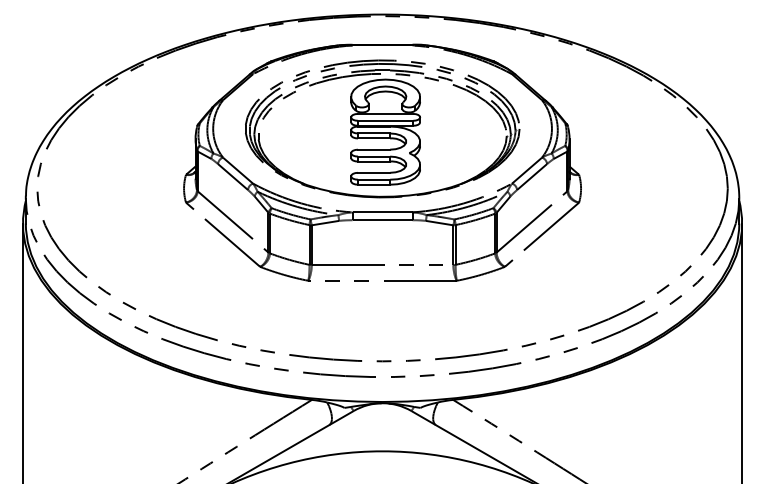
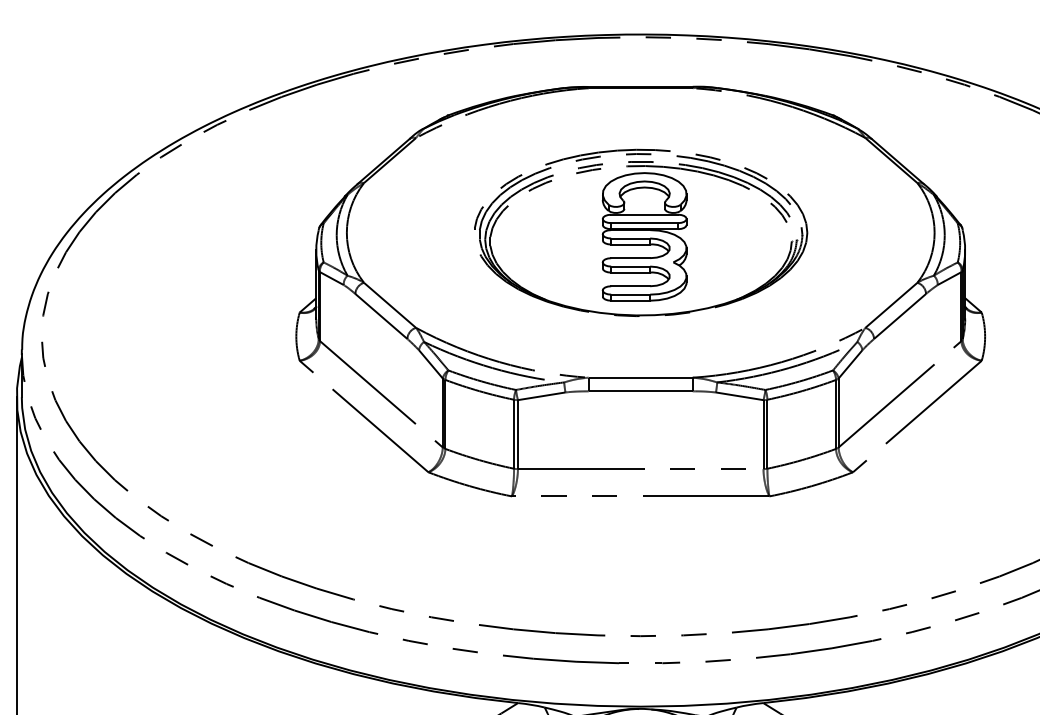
part: (382, 128) -> (640, 232), size x0.7

